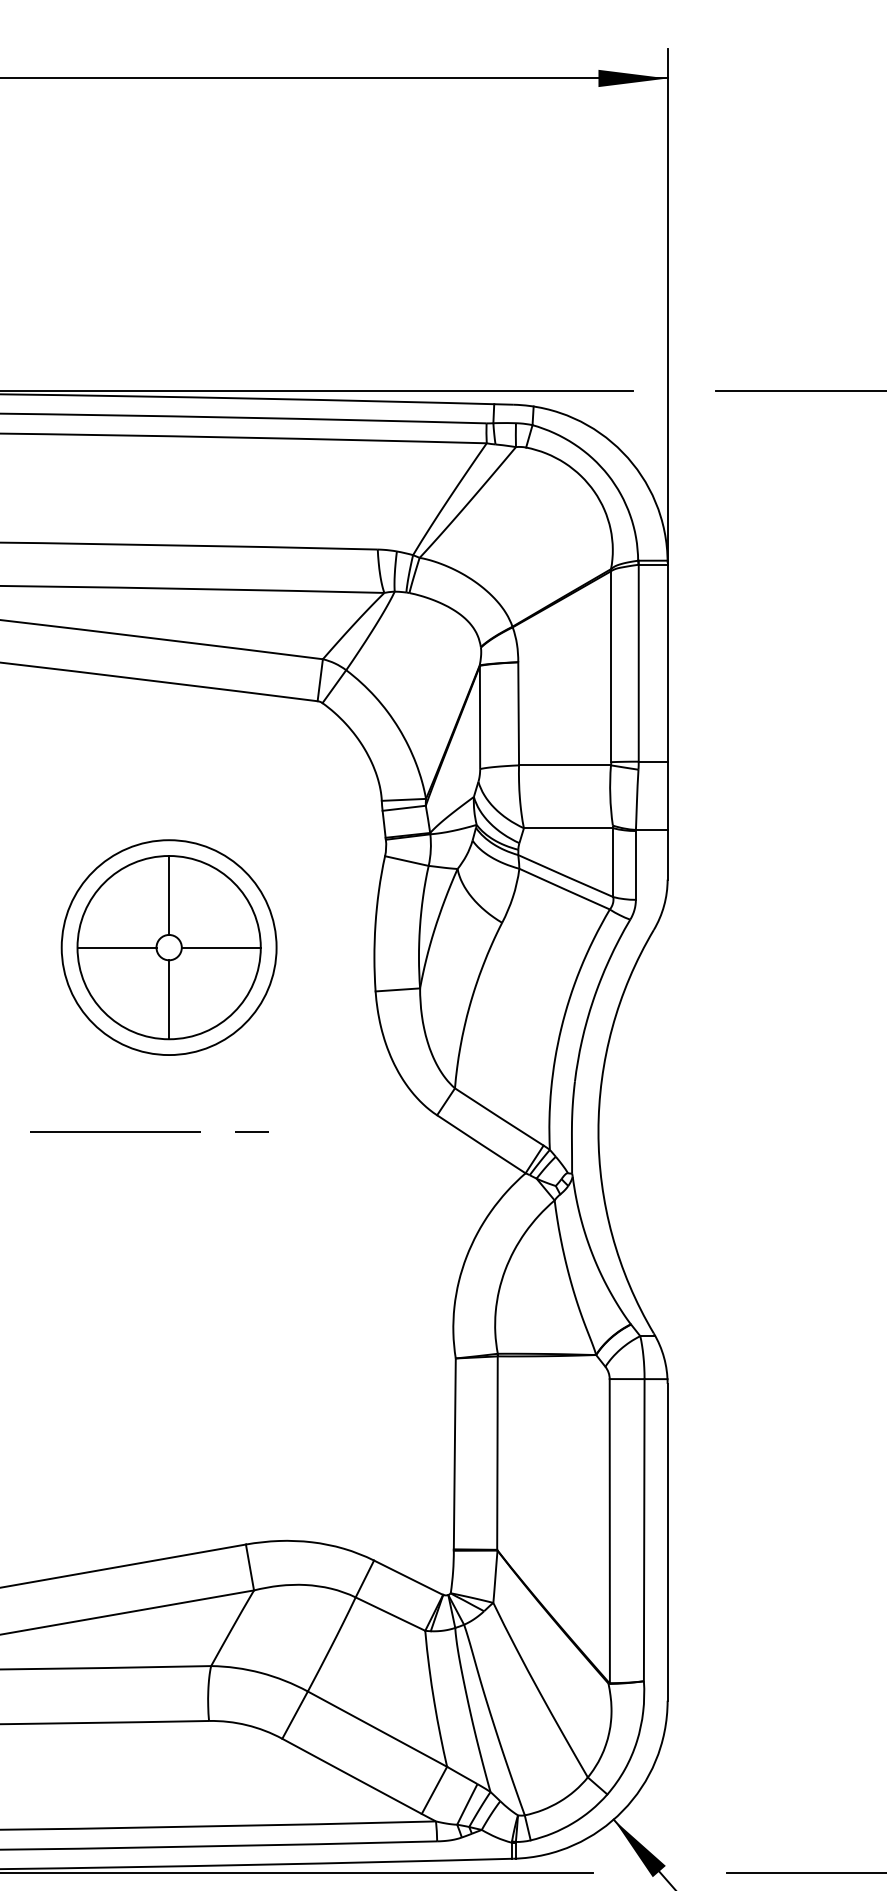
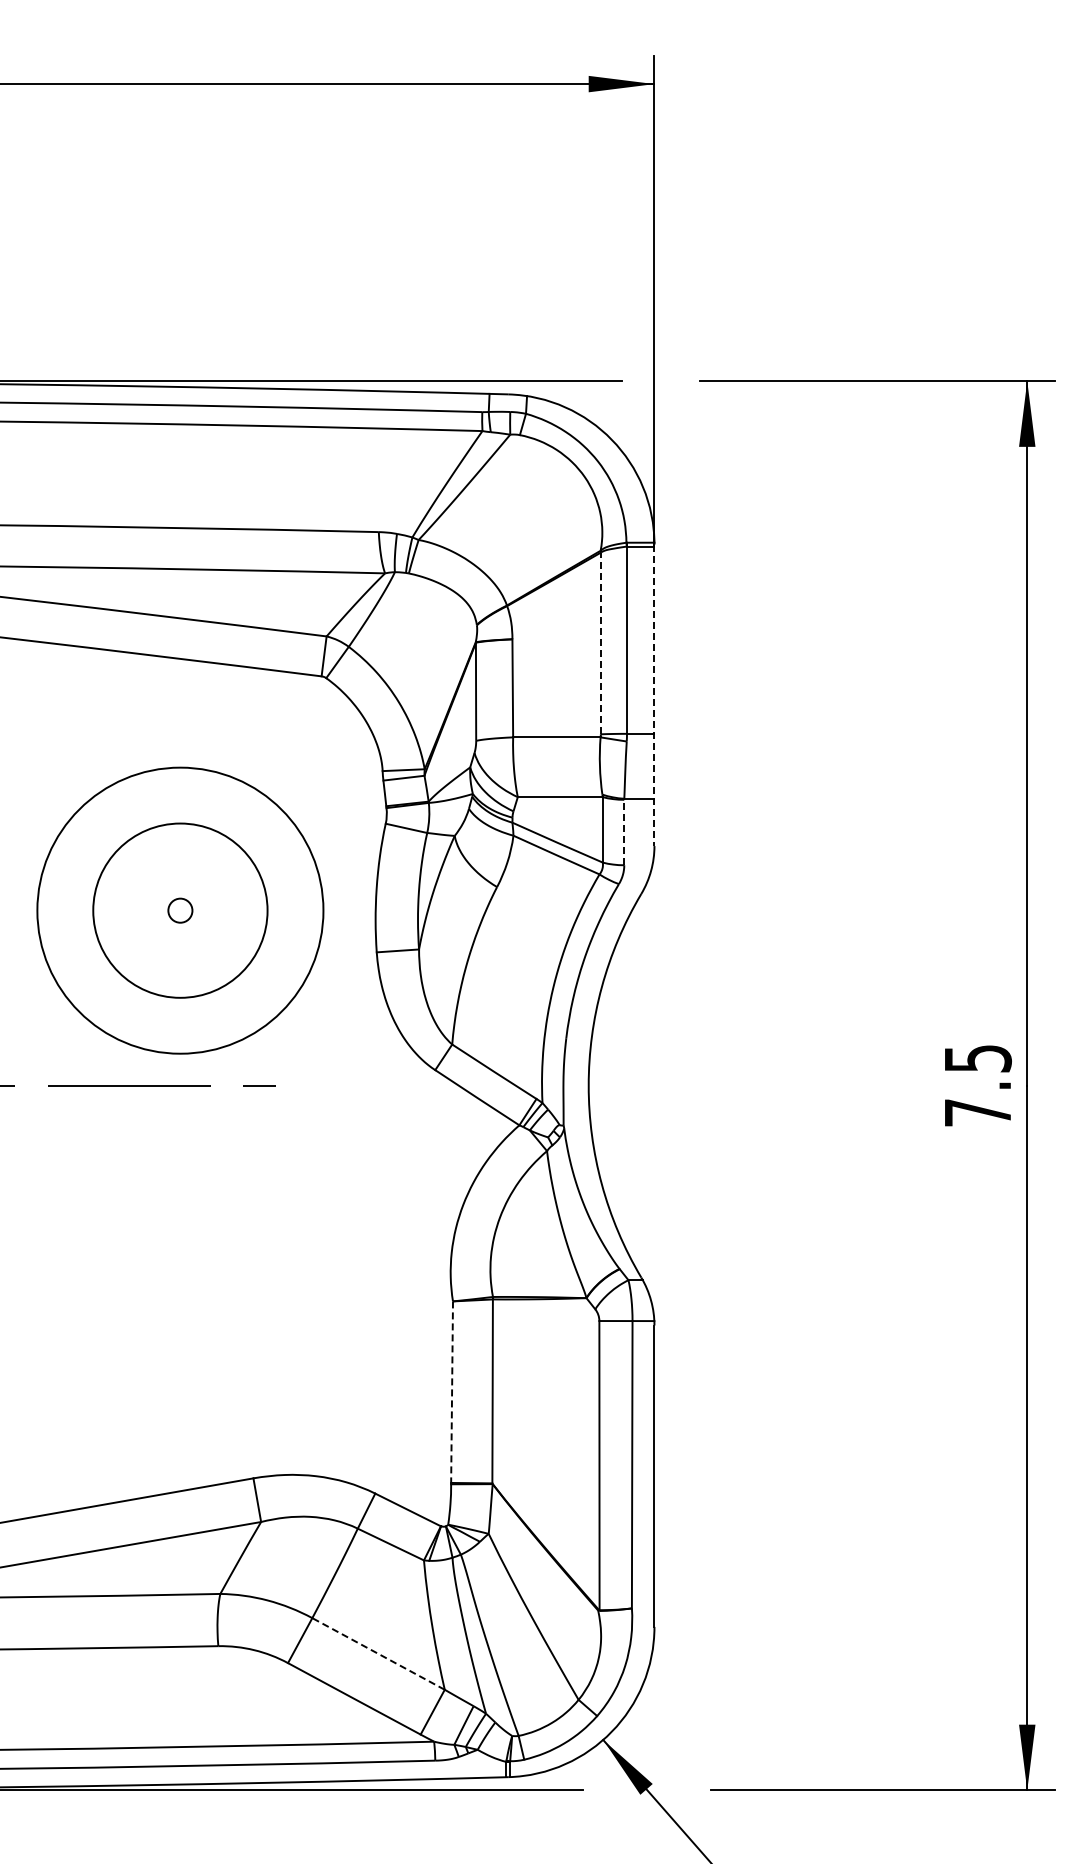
line: (610, 666) -> (600, 643), solid -> dashed
line: (667, 721) -> (654, 695), solid -> dashed
line: (636, 865) -> (624, 832), solid -> dashed
line: (169, 894) -> (180, 860), removed
line: (116, 947) -> (130, 910), removed
circle: (169, 947) -> (180, 910), size x1.4
line: (220, 947) -> (229, 910), removed
line: (169, 998) -> (180, 959), removed
line: (455, 1454) -> (452, 1392), solid -> dashed
line: (377, 1728) -> (378, 1653), solid -> dashed

